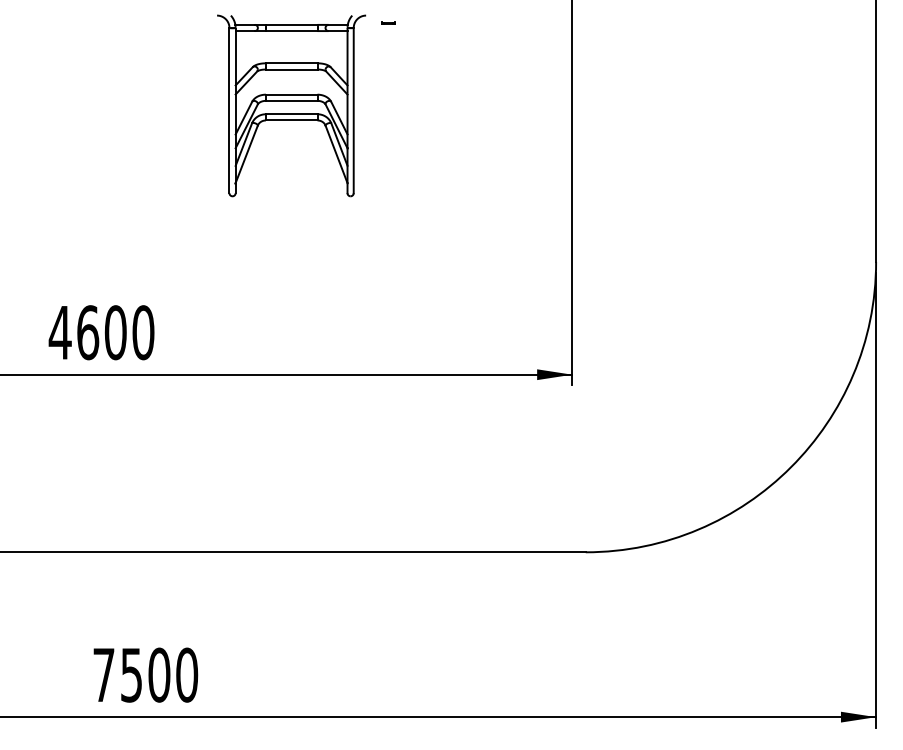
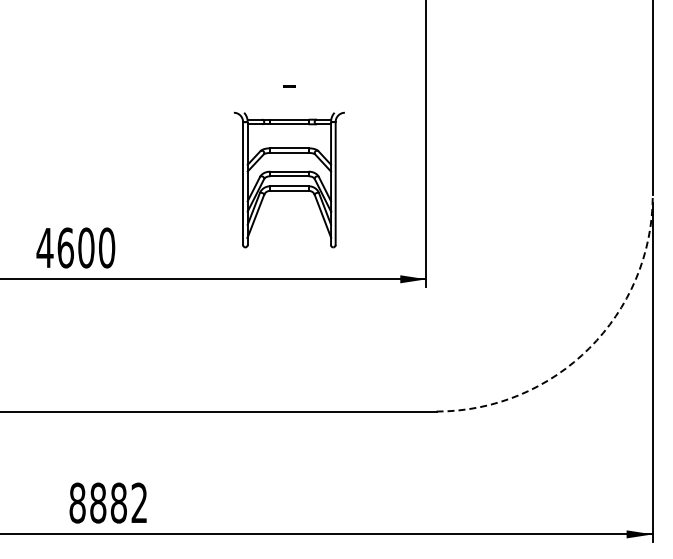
line: (388, 23) -> (289, 86), moved
part: (290, 105) -> (288, 179), moved
arc: (791, 467) -> (589, 348), solid -> dashed
text: (145, 674) -> (108, 502), 7500 -> 8882

